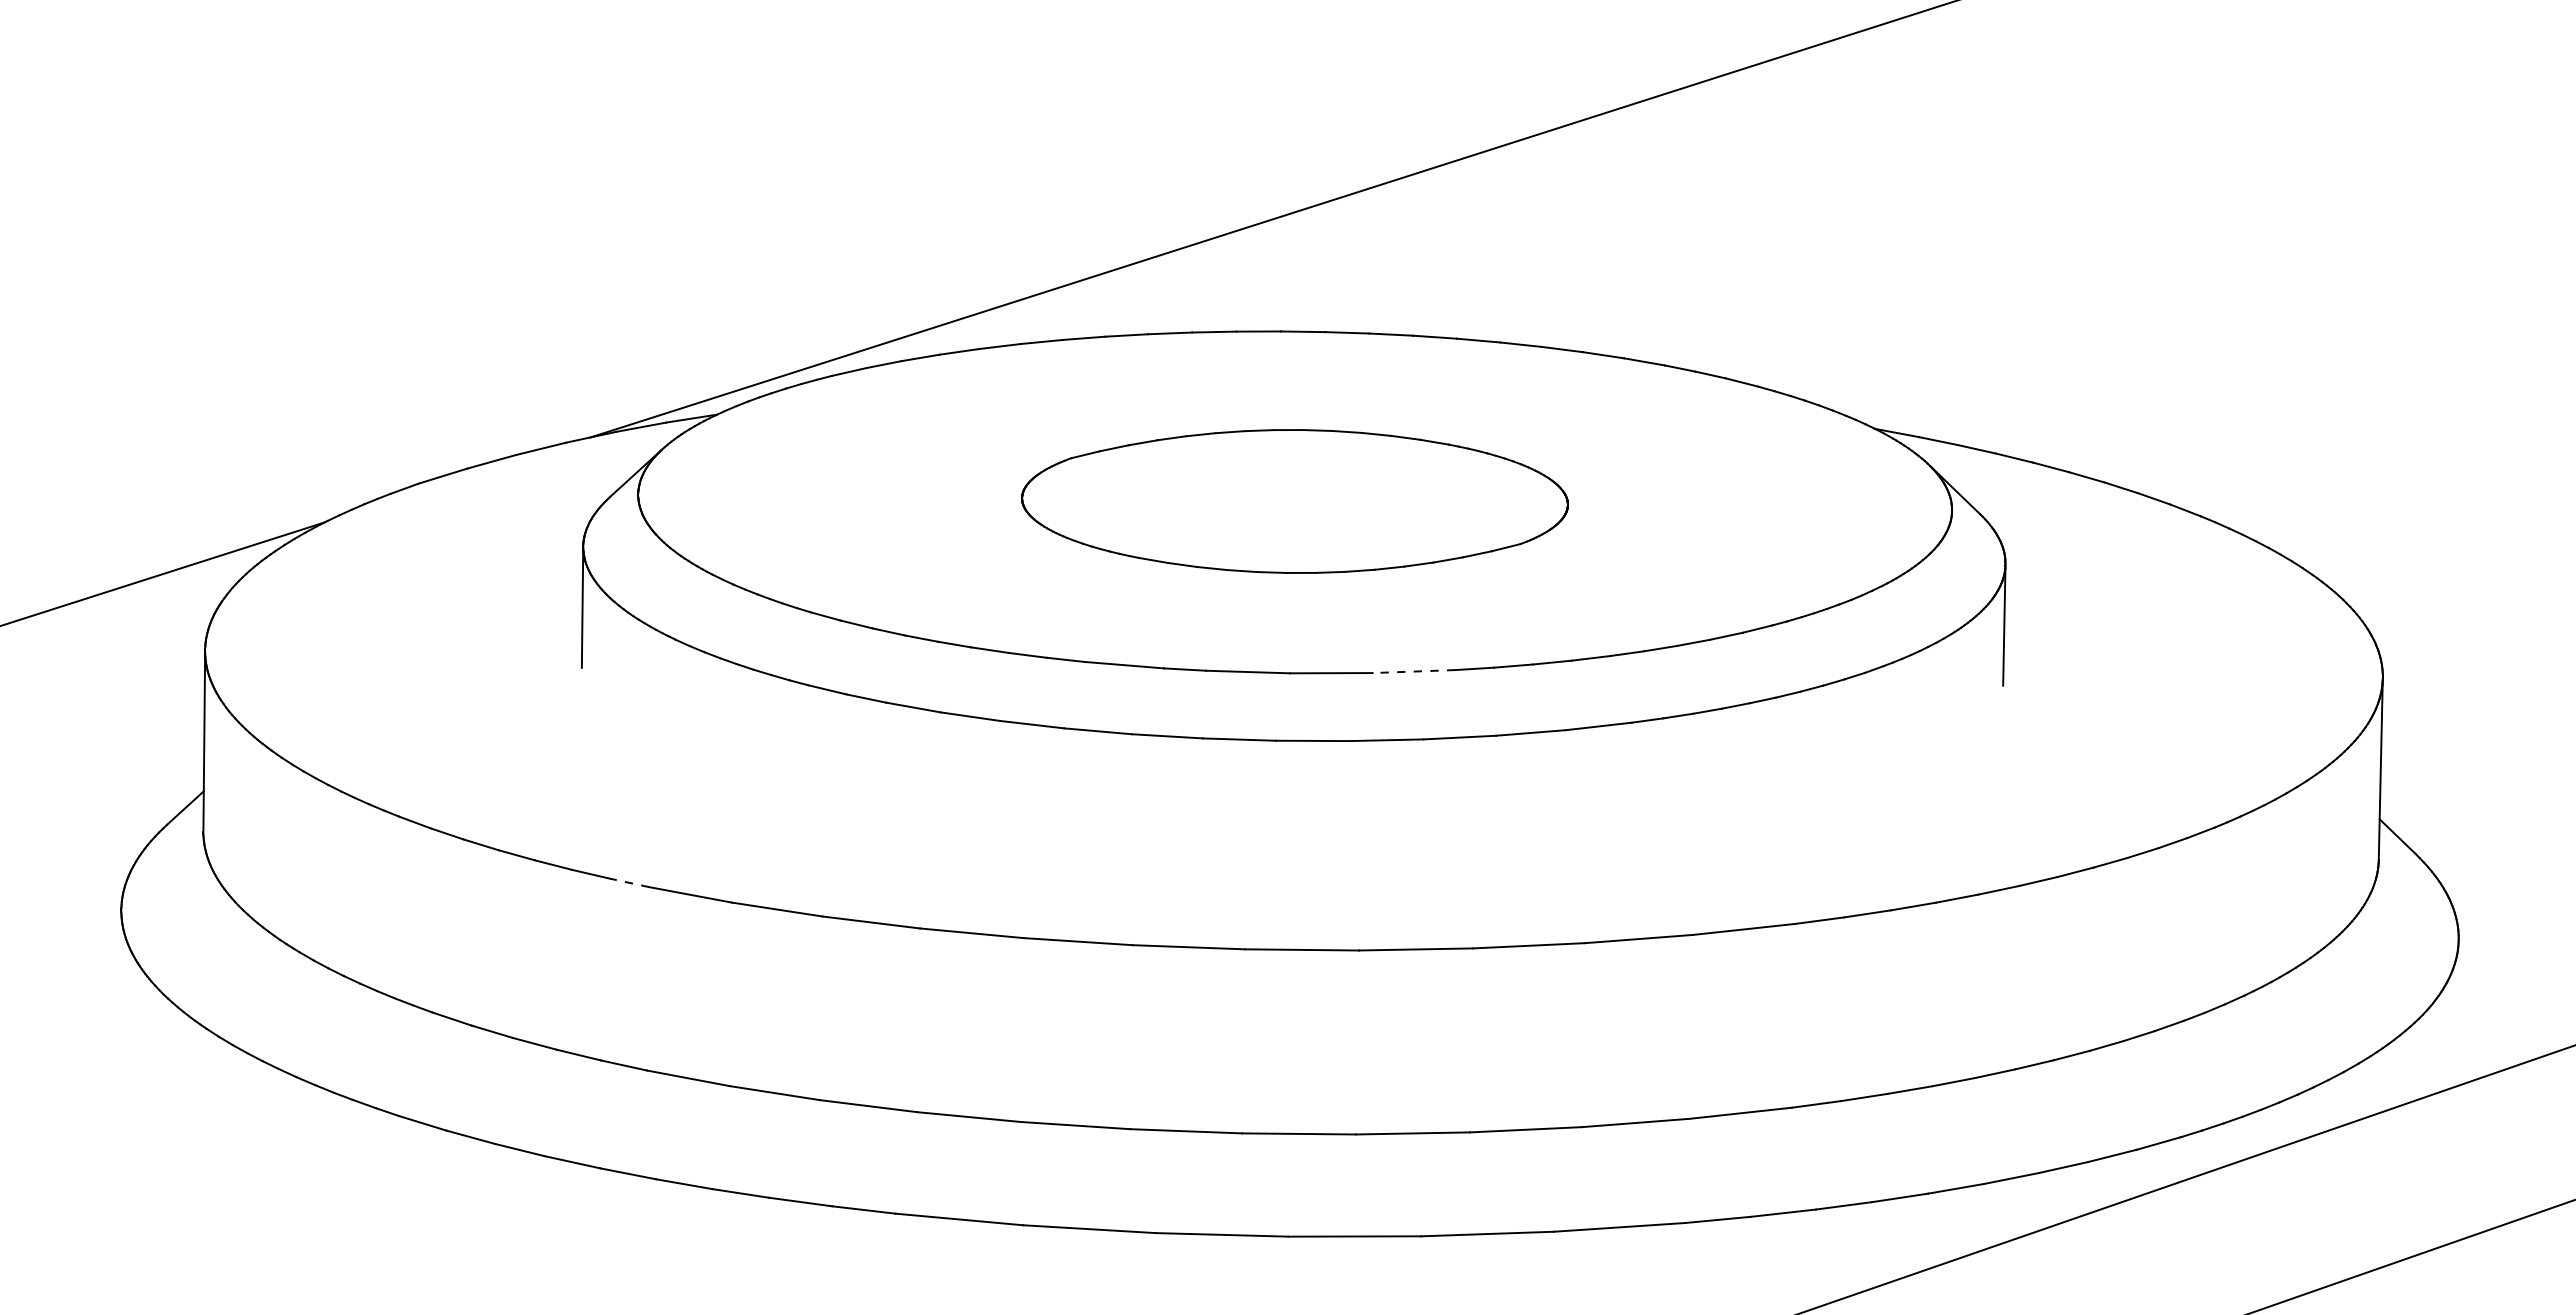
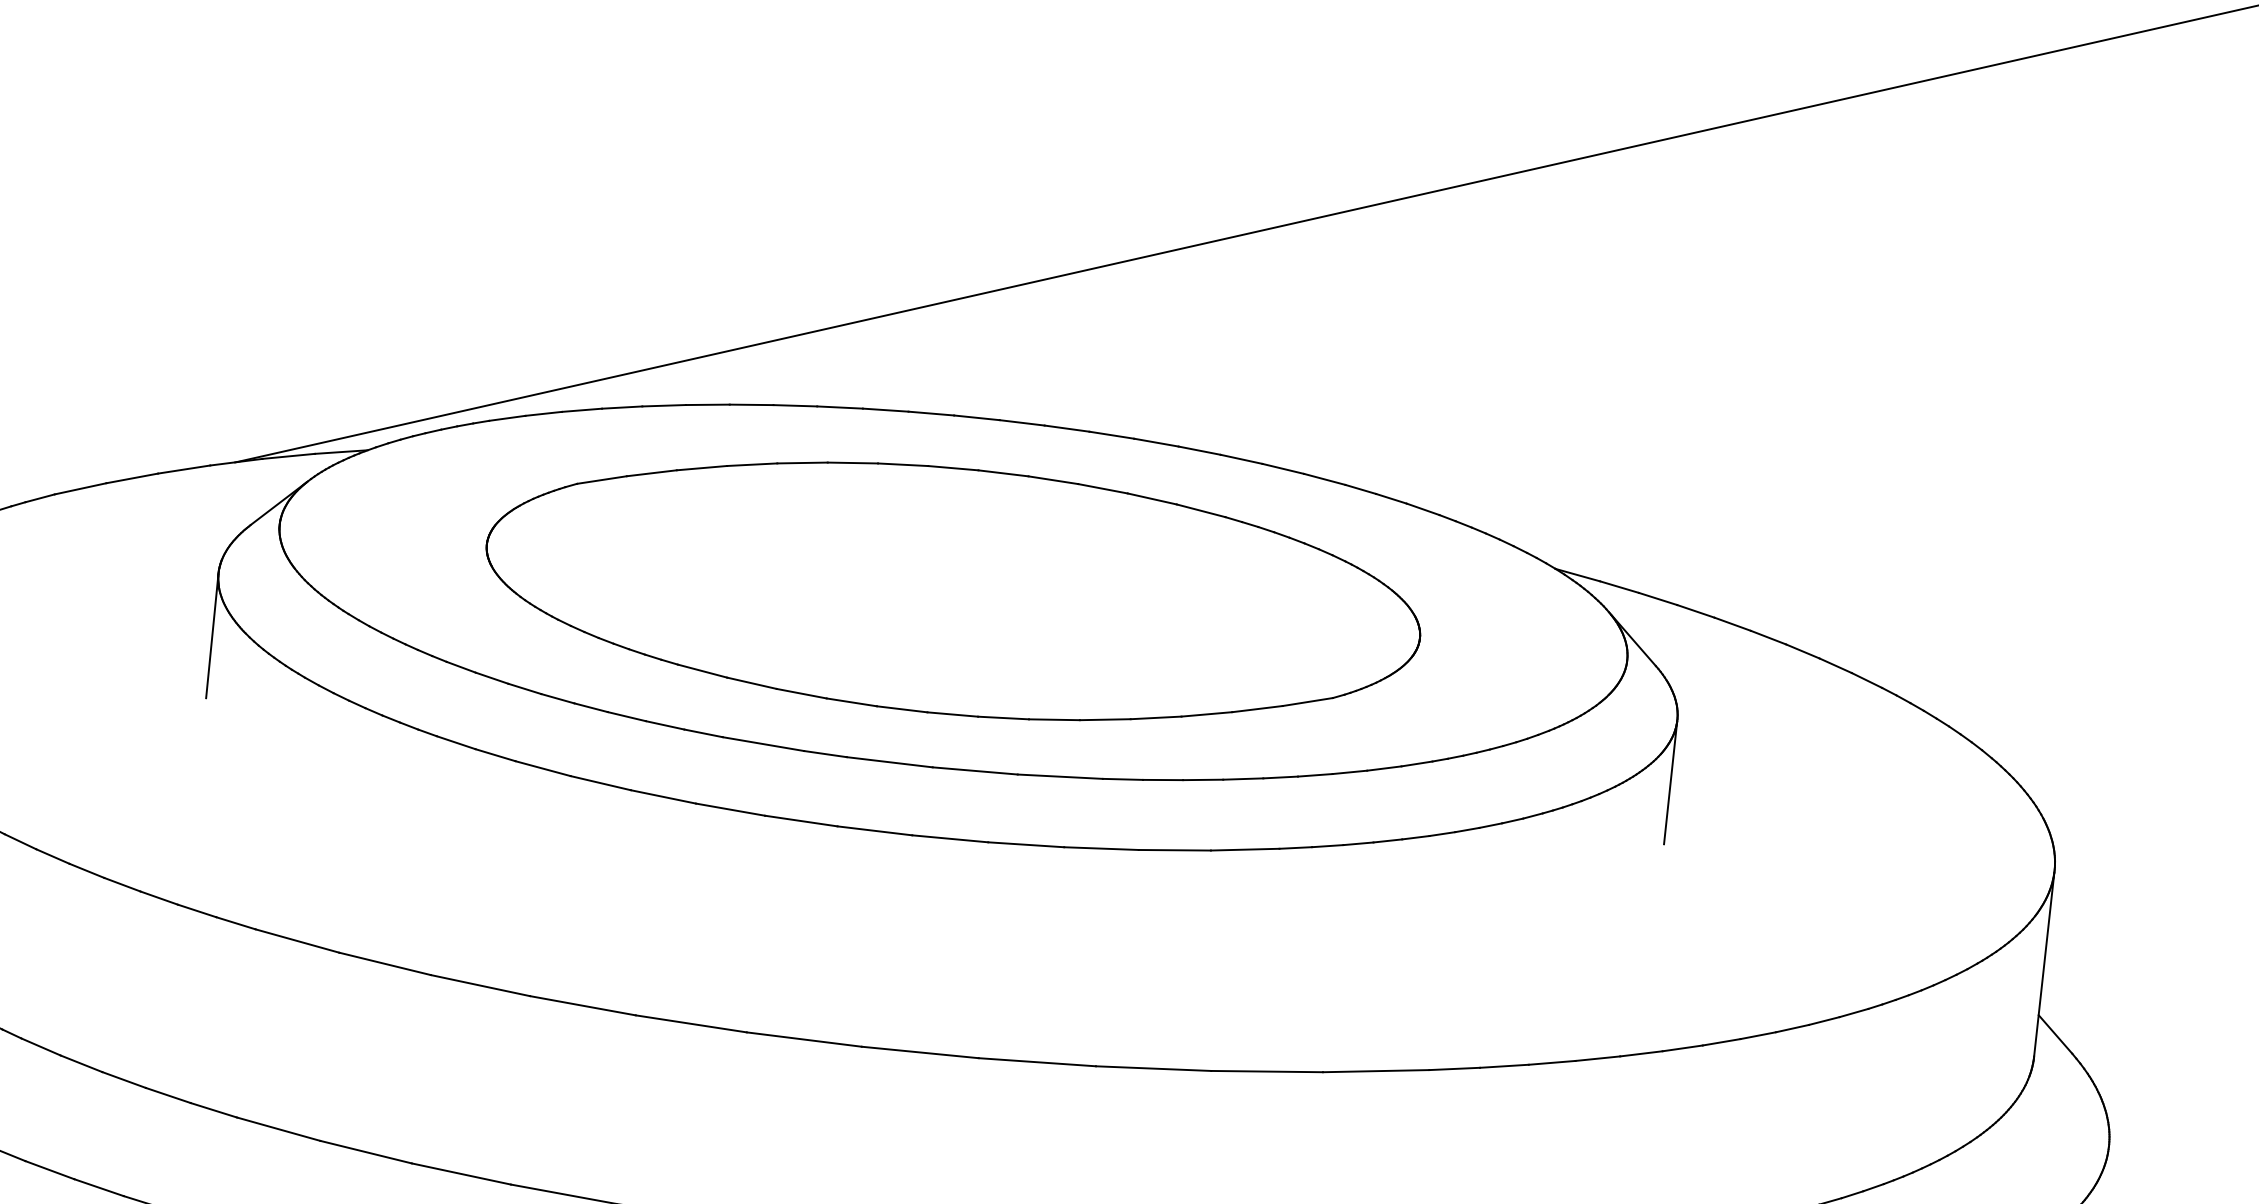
part: (1294, 501) -> (952, 591), size x1.67
line: (1413, 671) -> (1059, 776), dashed -> solid
line: (629, 882) -> (235, 922), dashed -> solid

